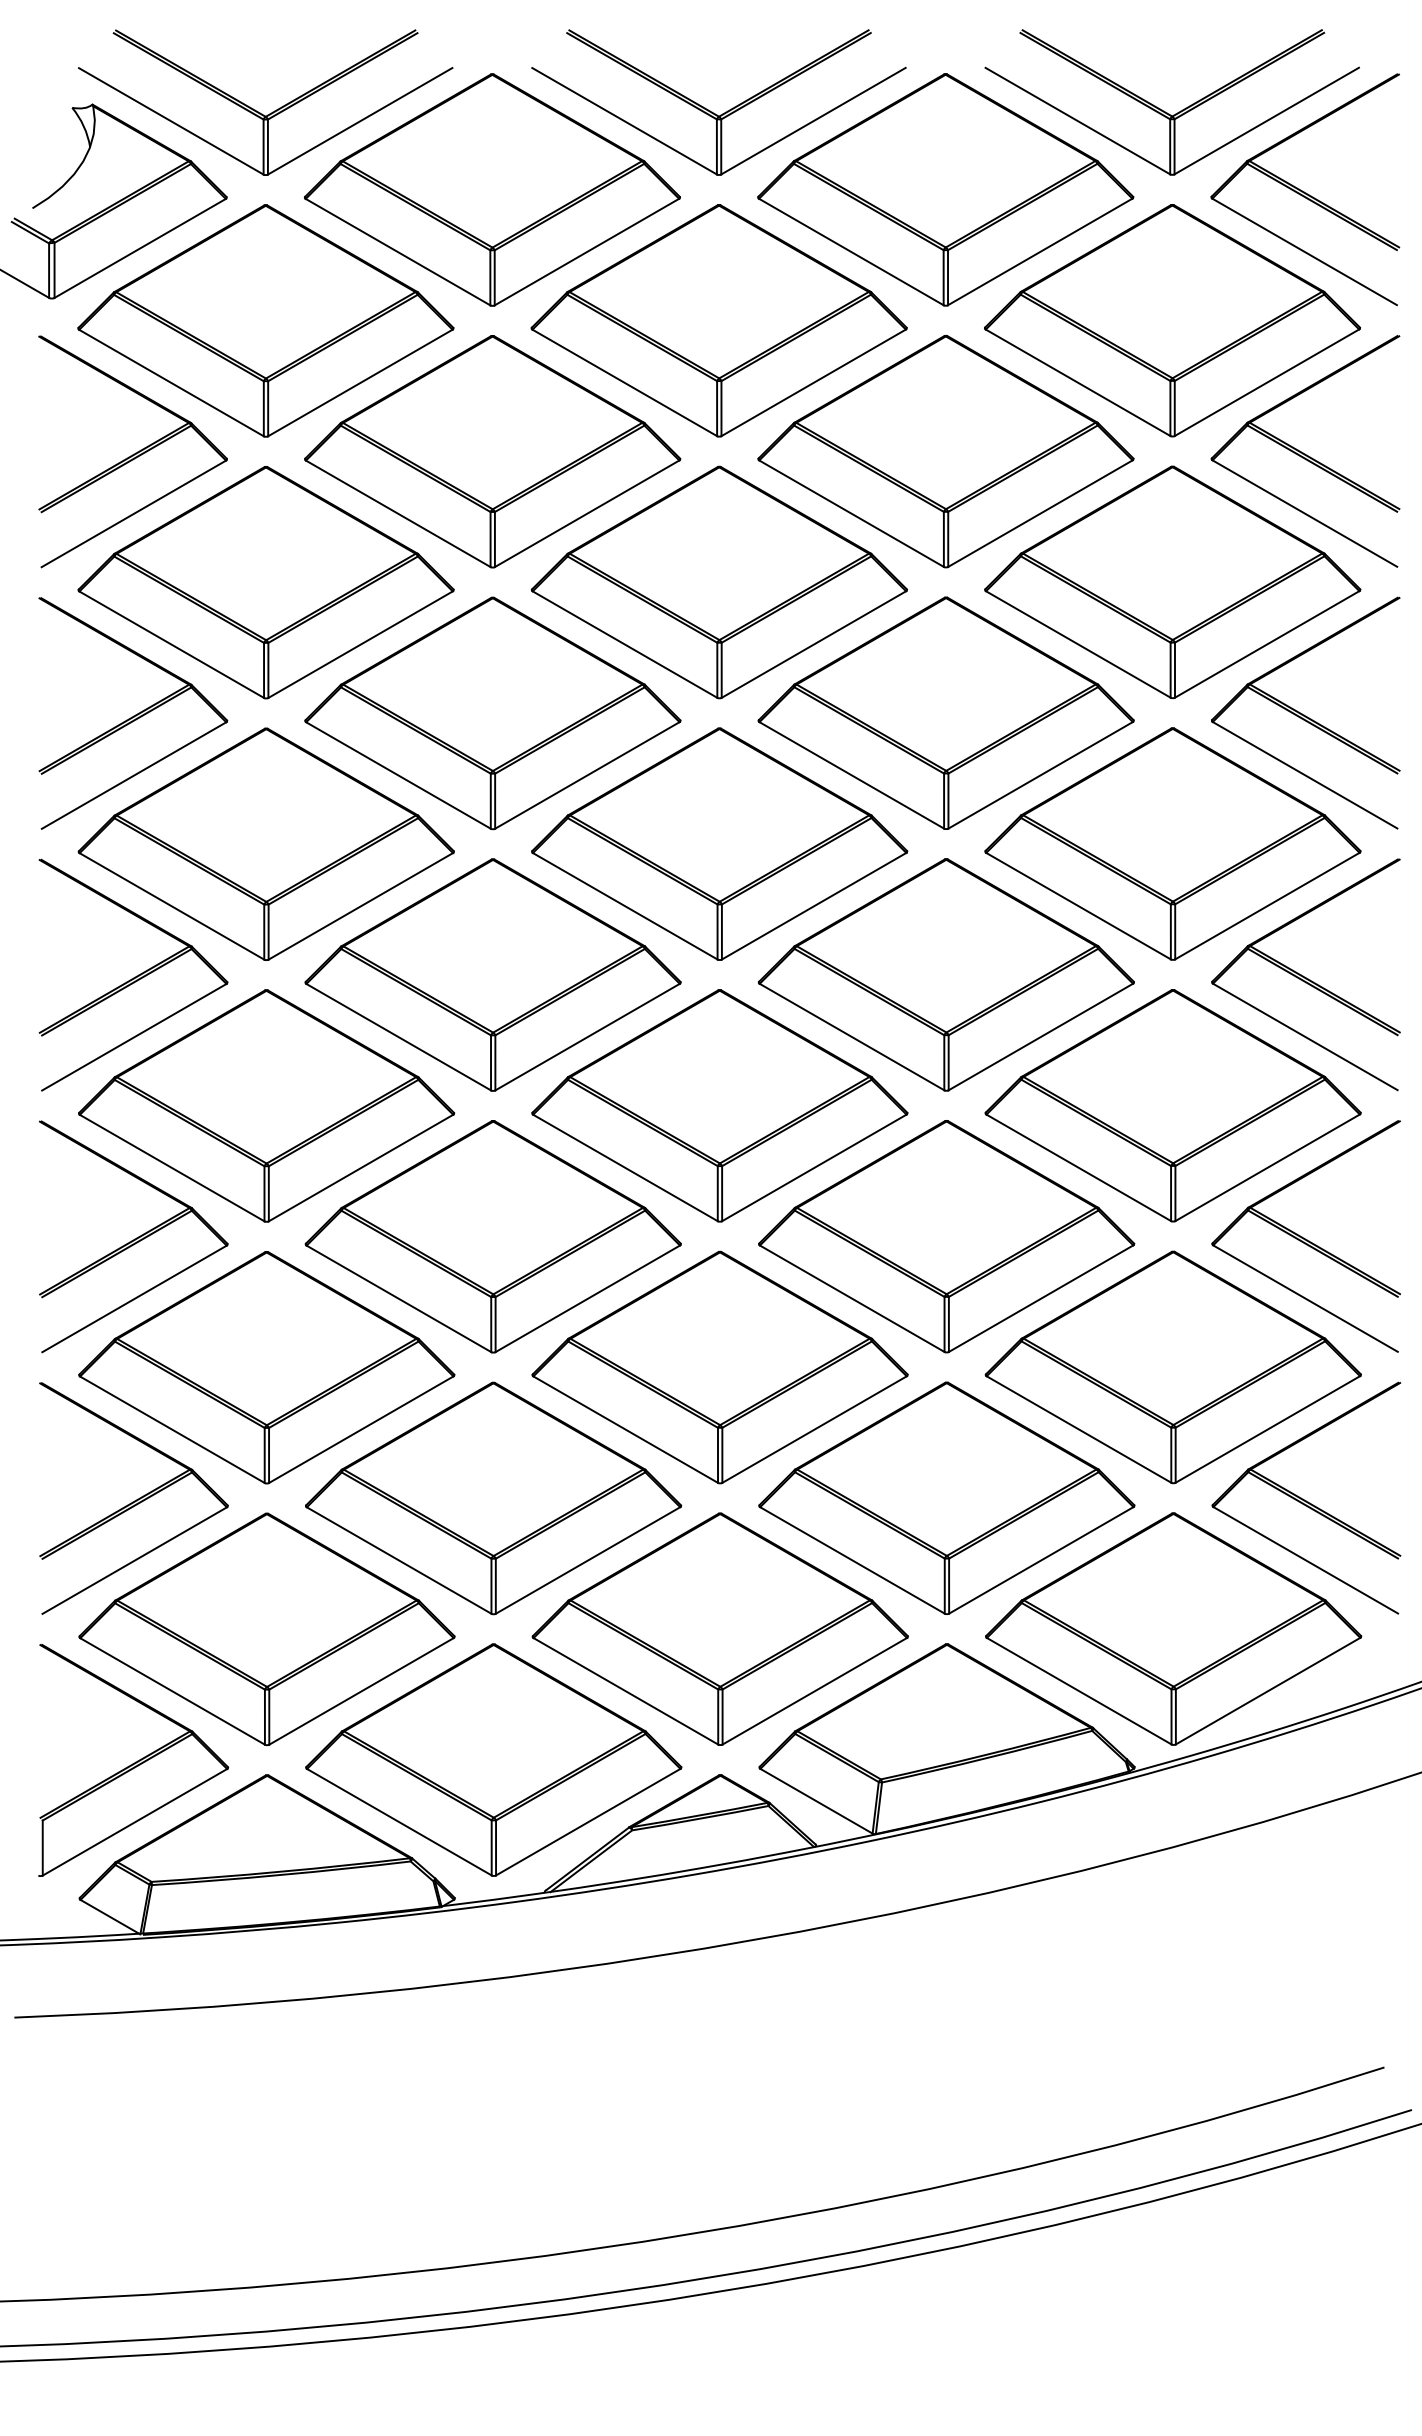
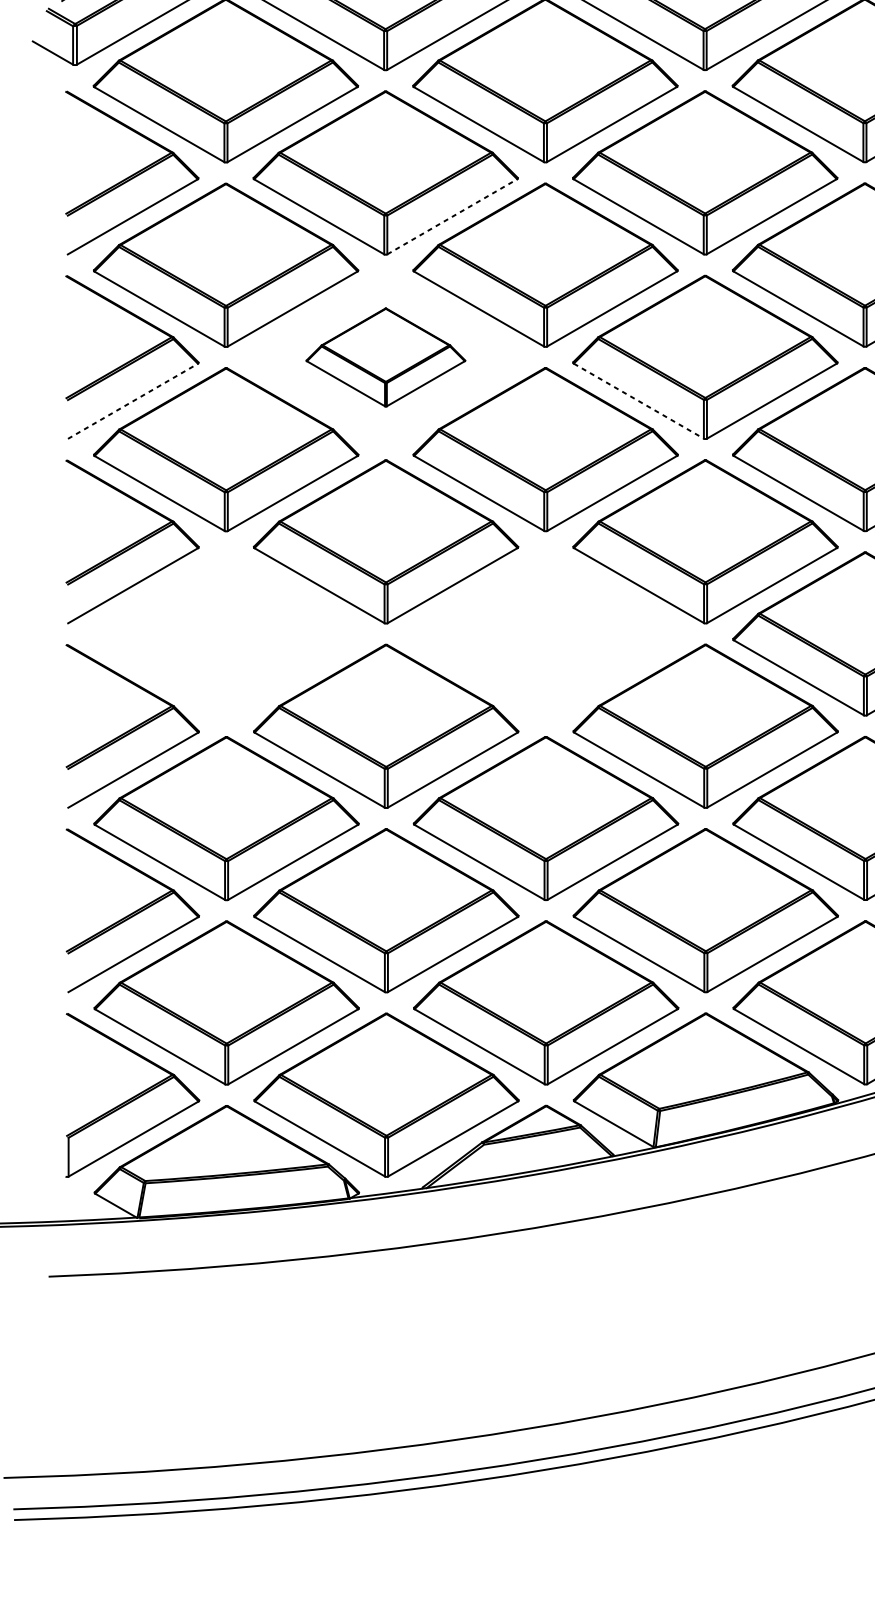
line: (587, 513) -> (452, 216), solid -> dashed
part: (492, 713) -> (385, 357), size x0.6
line: (134, 775) -> (133, 401), solid -> dashed
line: (851, 775) -> (638, 401), solid -> dashed
part: (266, 1105) -> (226, 633), removed
part: (719, 1105) -> (545, 633), removed

